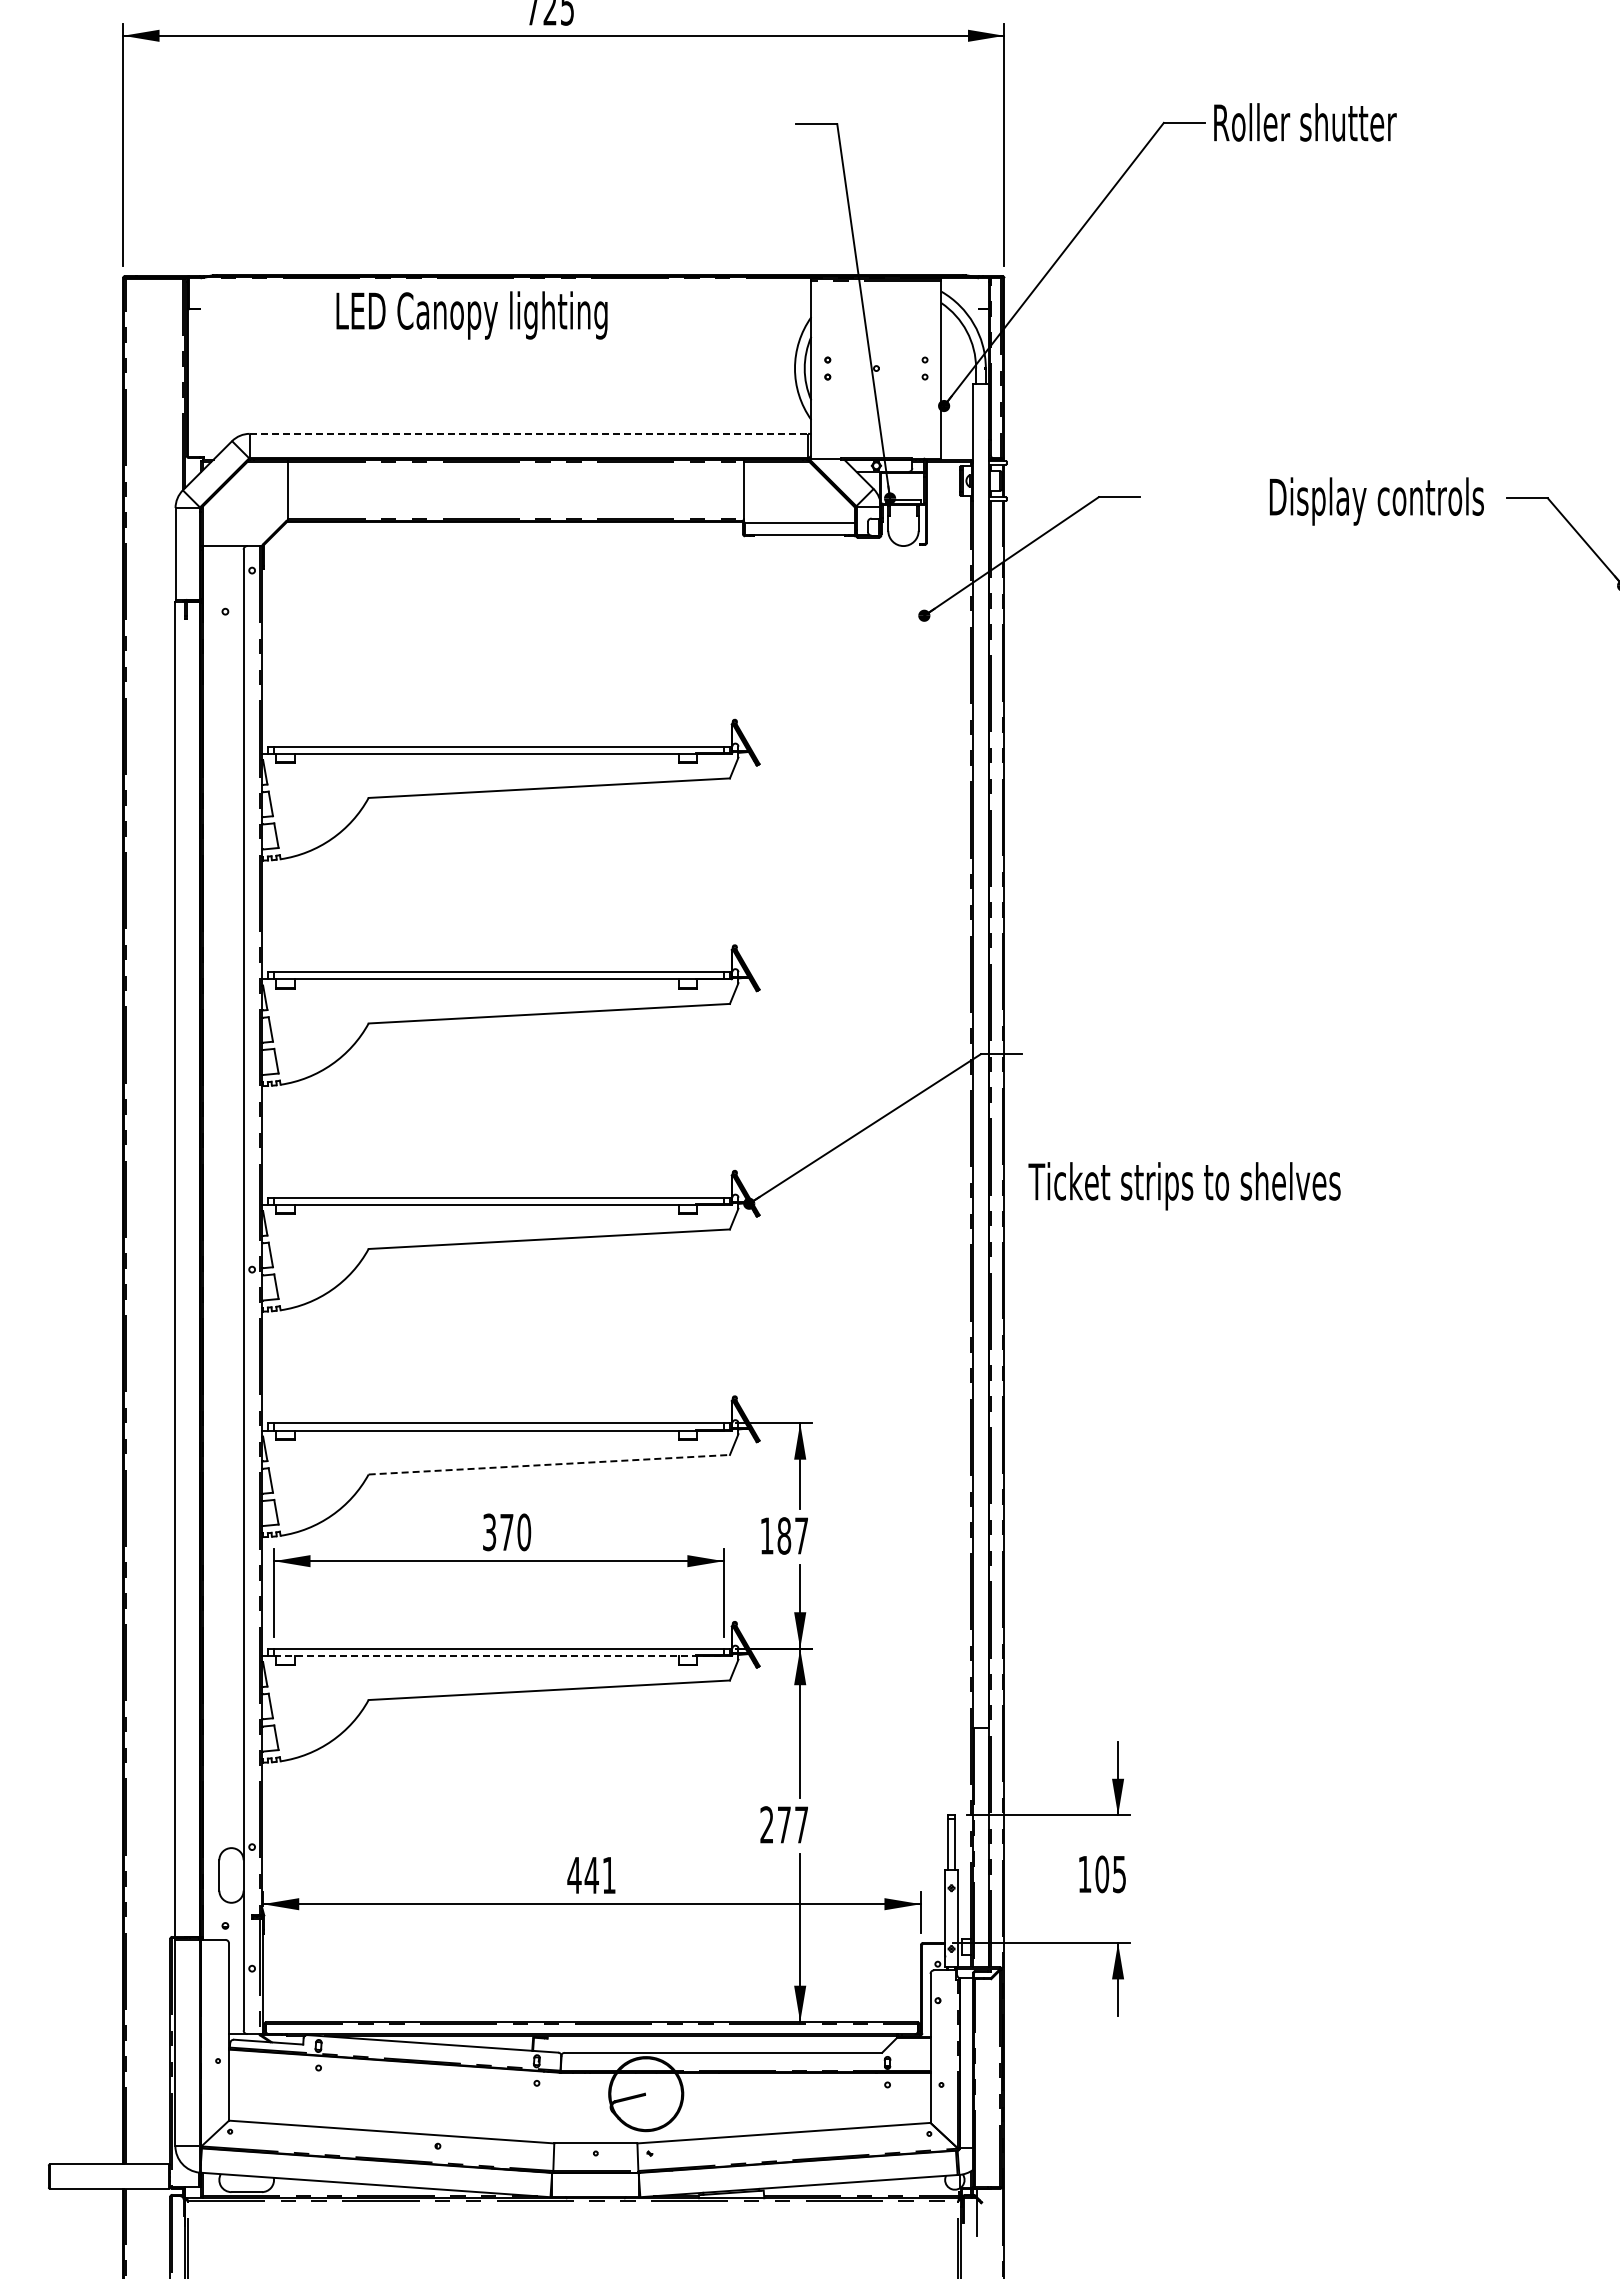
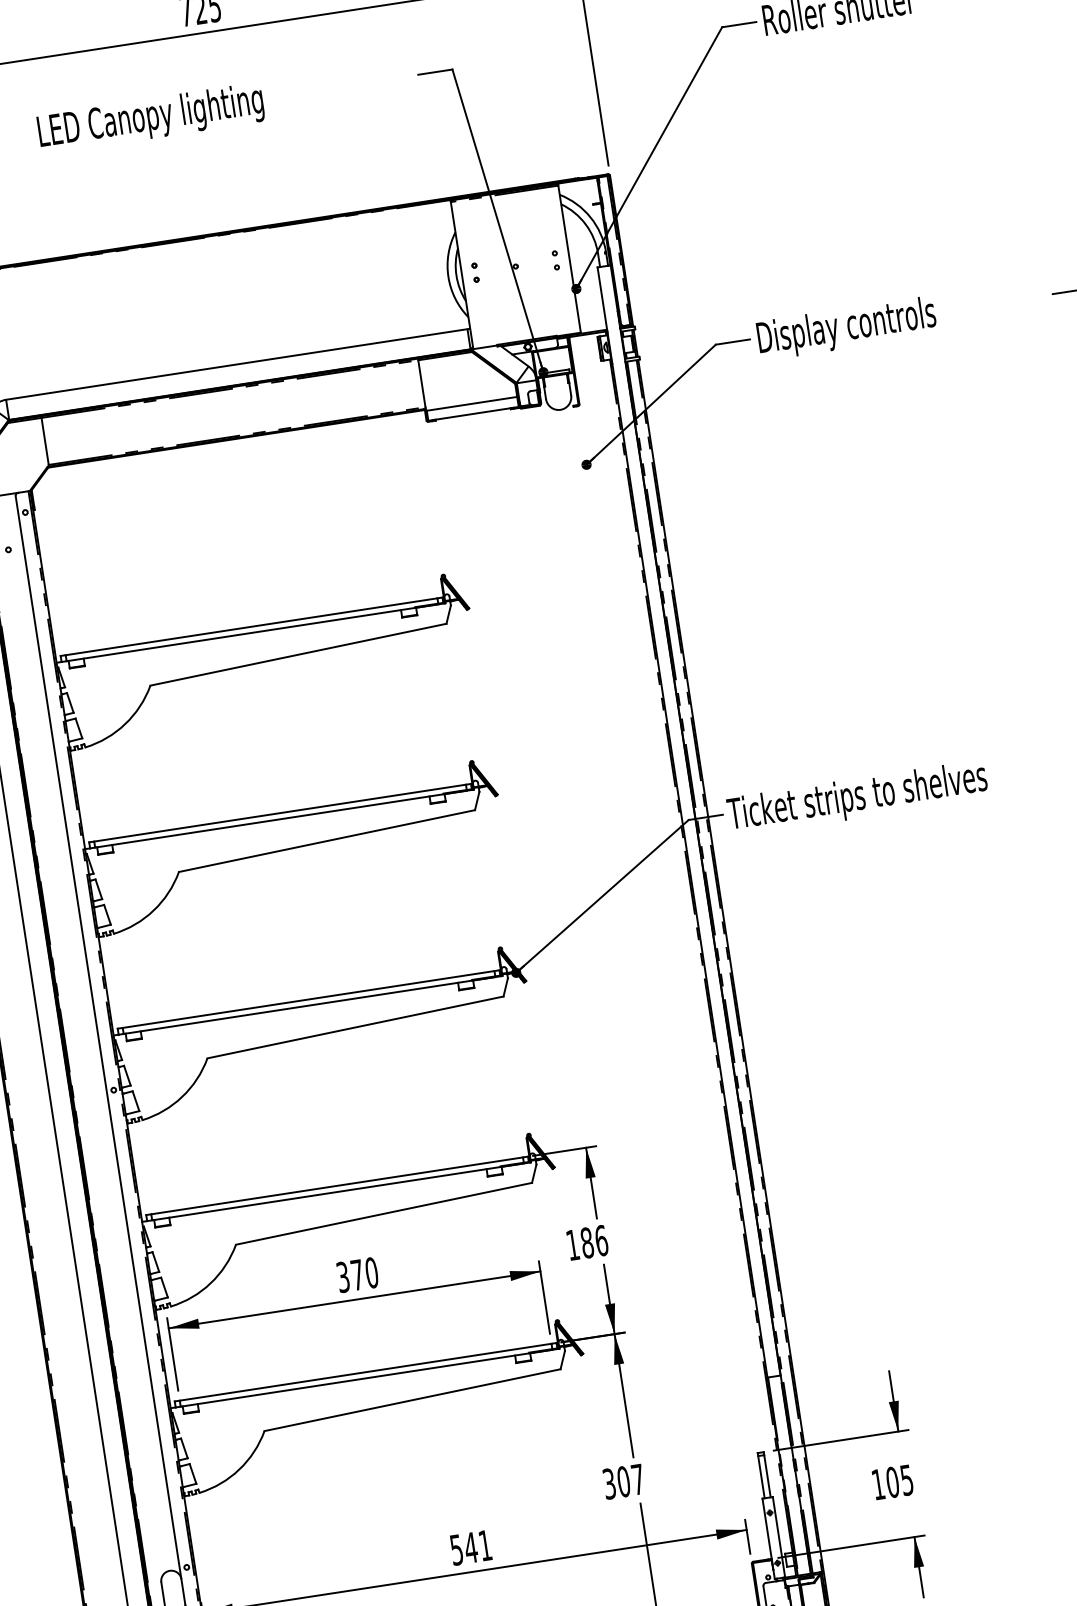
text: (471, 315) -> (150, 118), moved
line: (529, 433) -> (237, 364), dashed -> solid
text: (1376, 501) -> (846, 328), moved
text: (1184, 1186) -> (857, 798), moved
line: (549, 1464) -> (384, 1213), dashed -> solid
text: (801, 1535) -> (601, 1240), 187 -> 186
line: (498, 1656) -> (366, 1378), dashed -> solid
text: (775, 1824) -> (616, 1482), 277 -> 307
text: (574, 1875) -> (456, 1550), 441 -> 541

